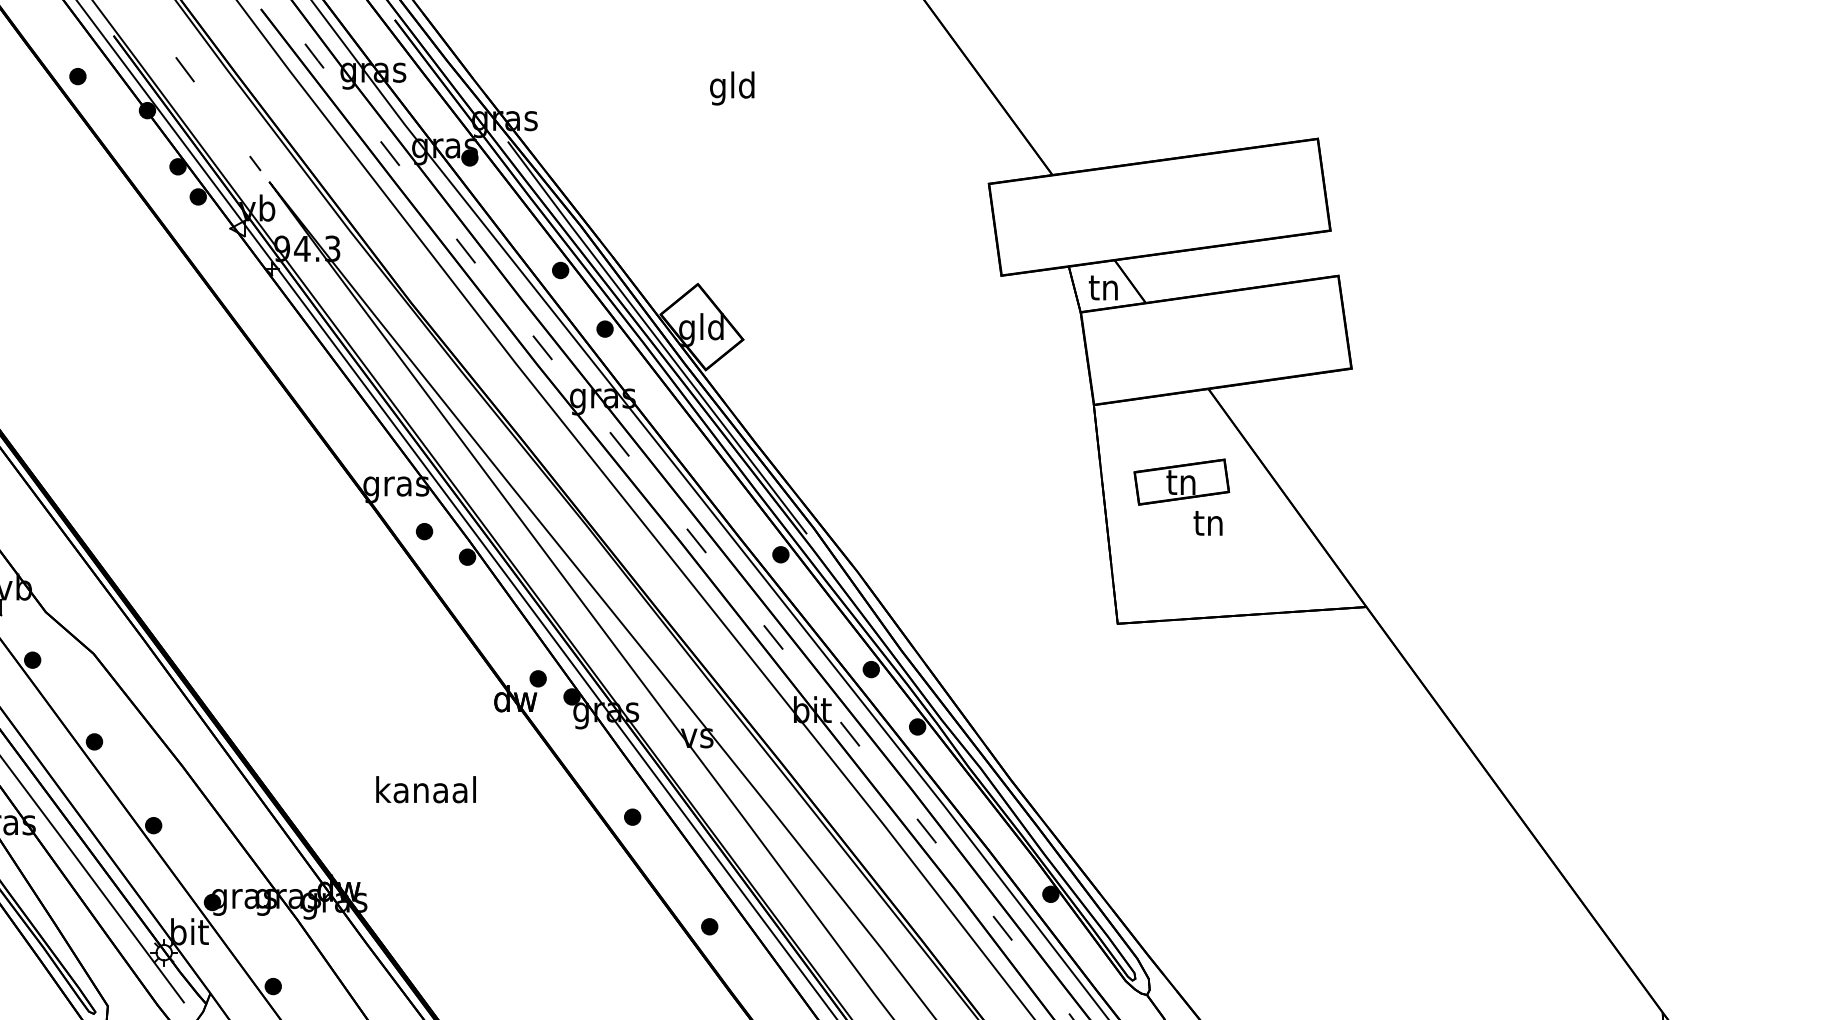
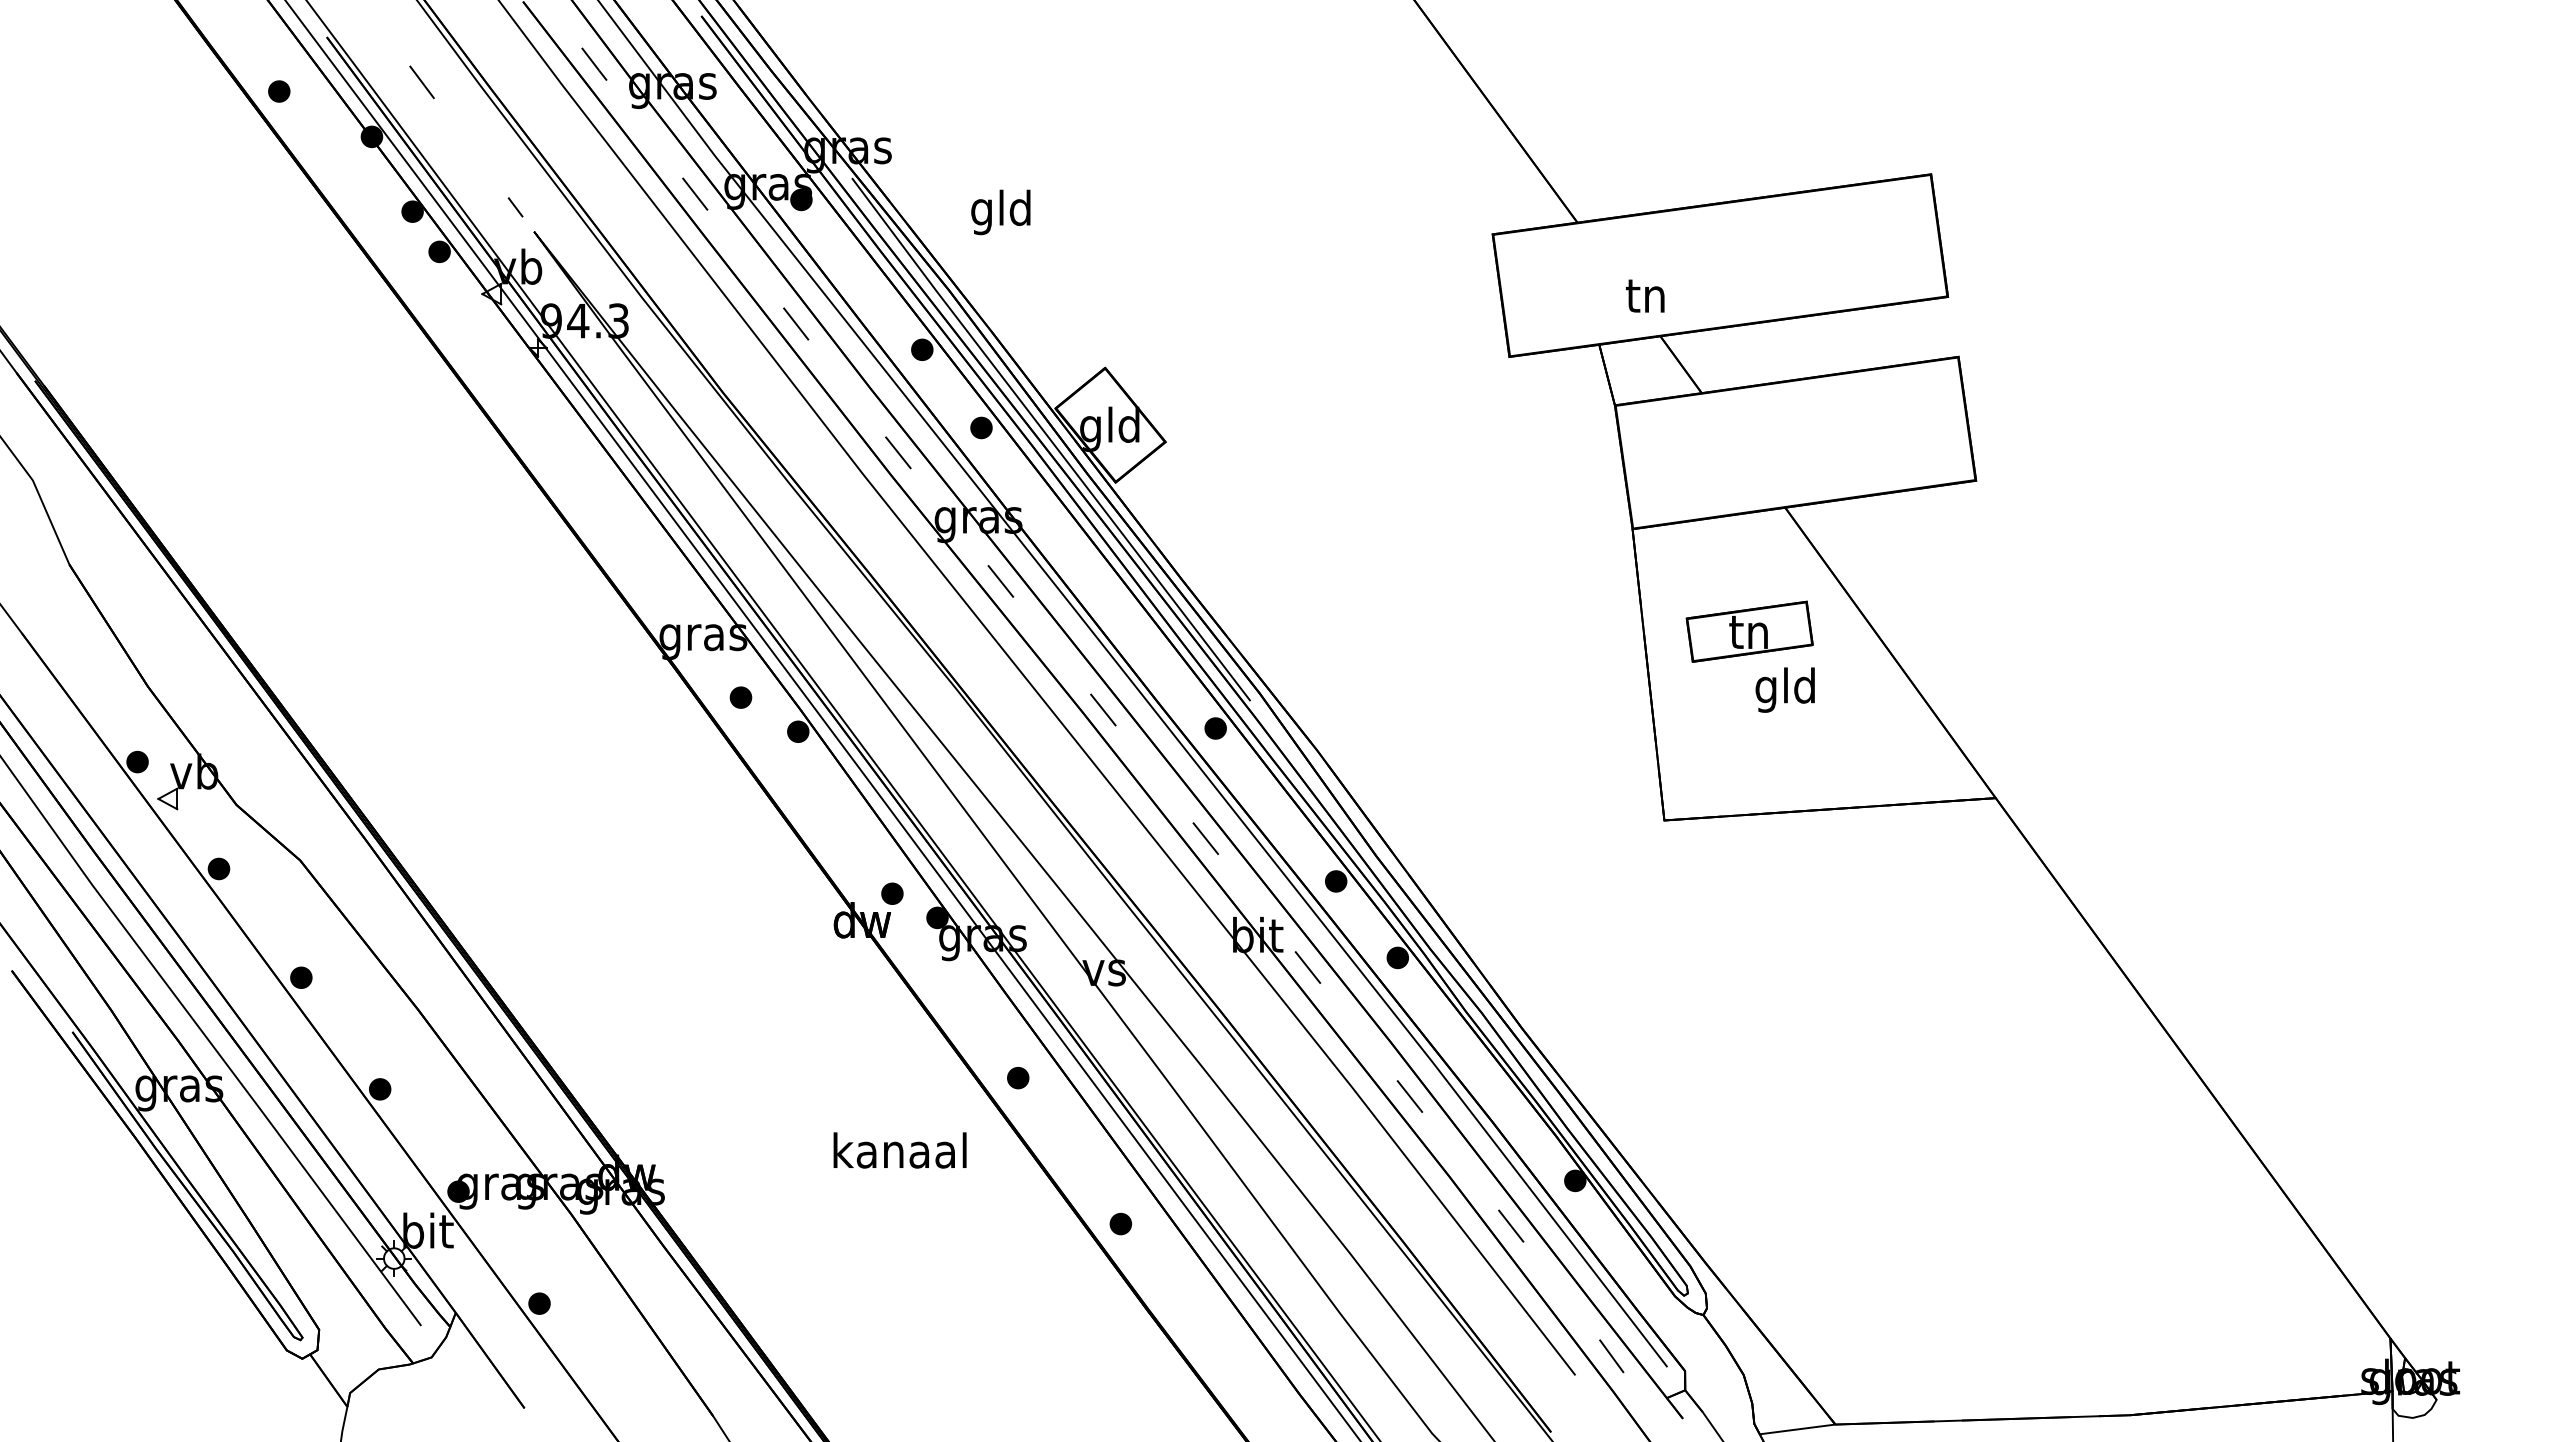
text: (731, 88) -> (1000, 212), moved
text: (1103, 287) -> (1645, 295), moved
text: (1207, 525) -> (1784, 689), tn -> gld
text: (425, 789) -> (899, 1150), moved

